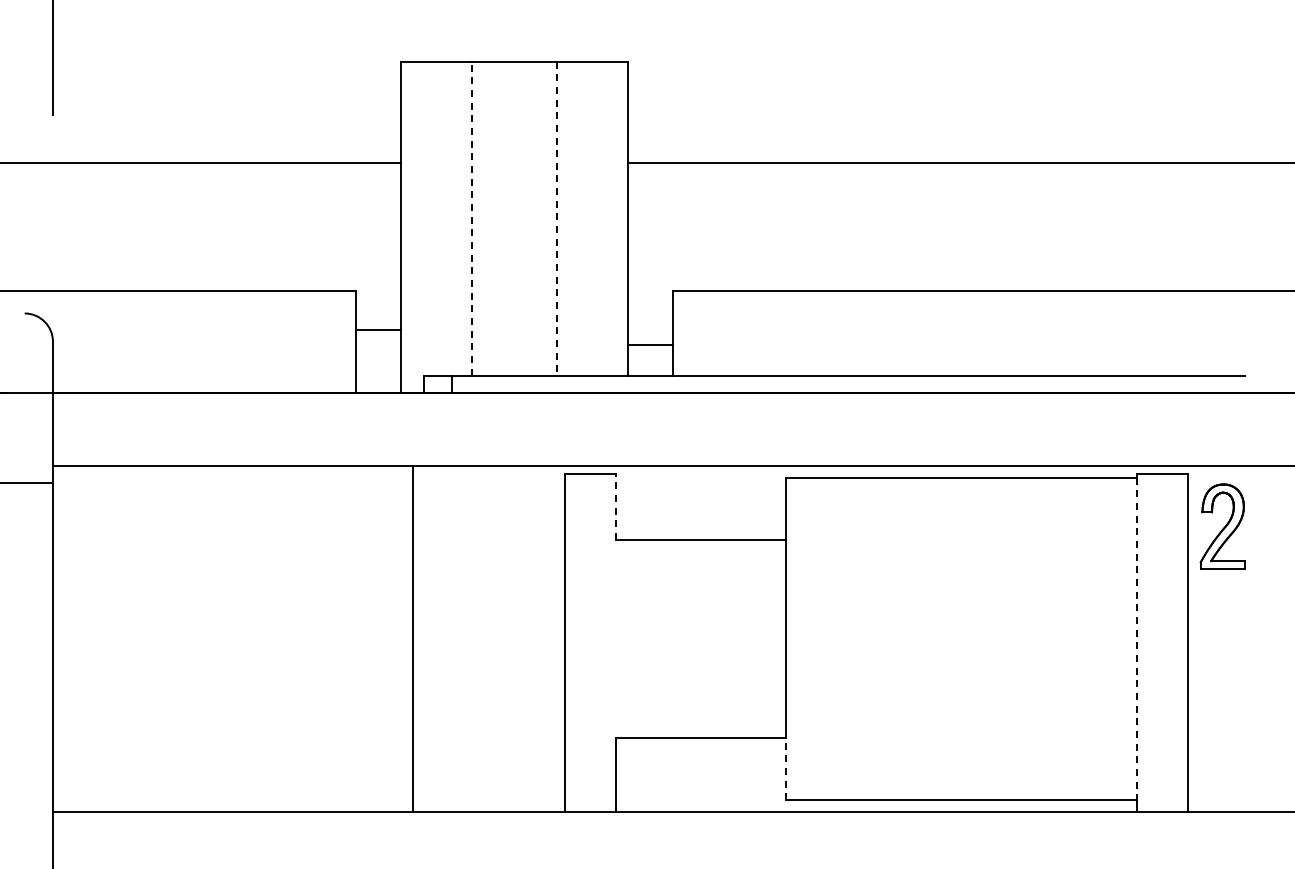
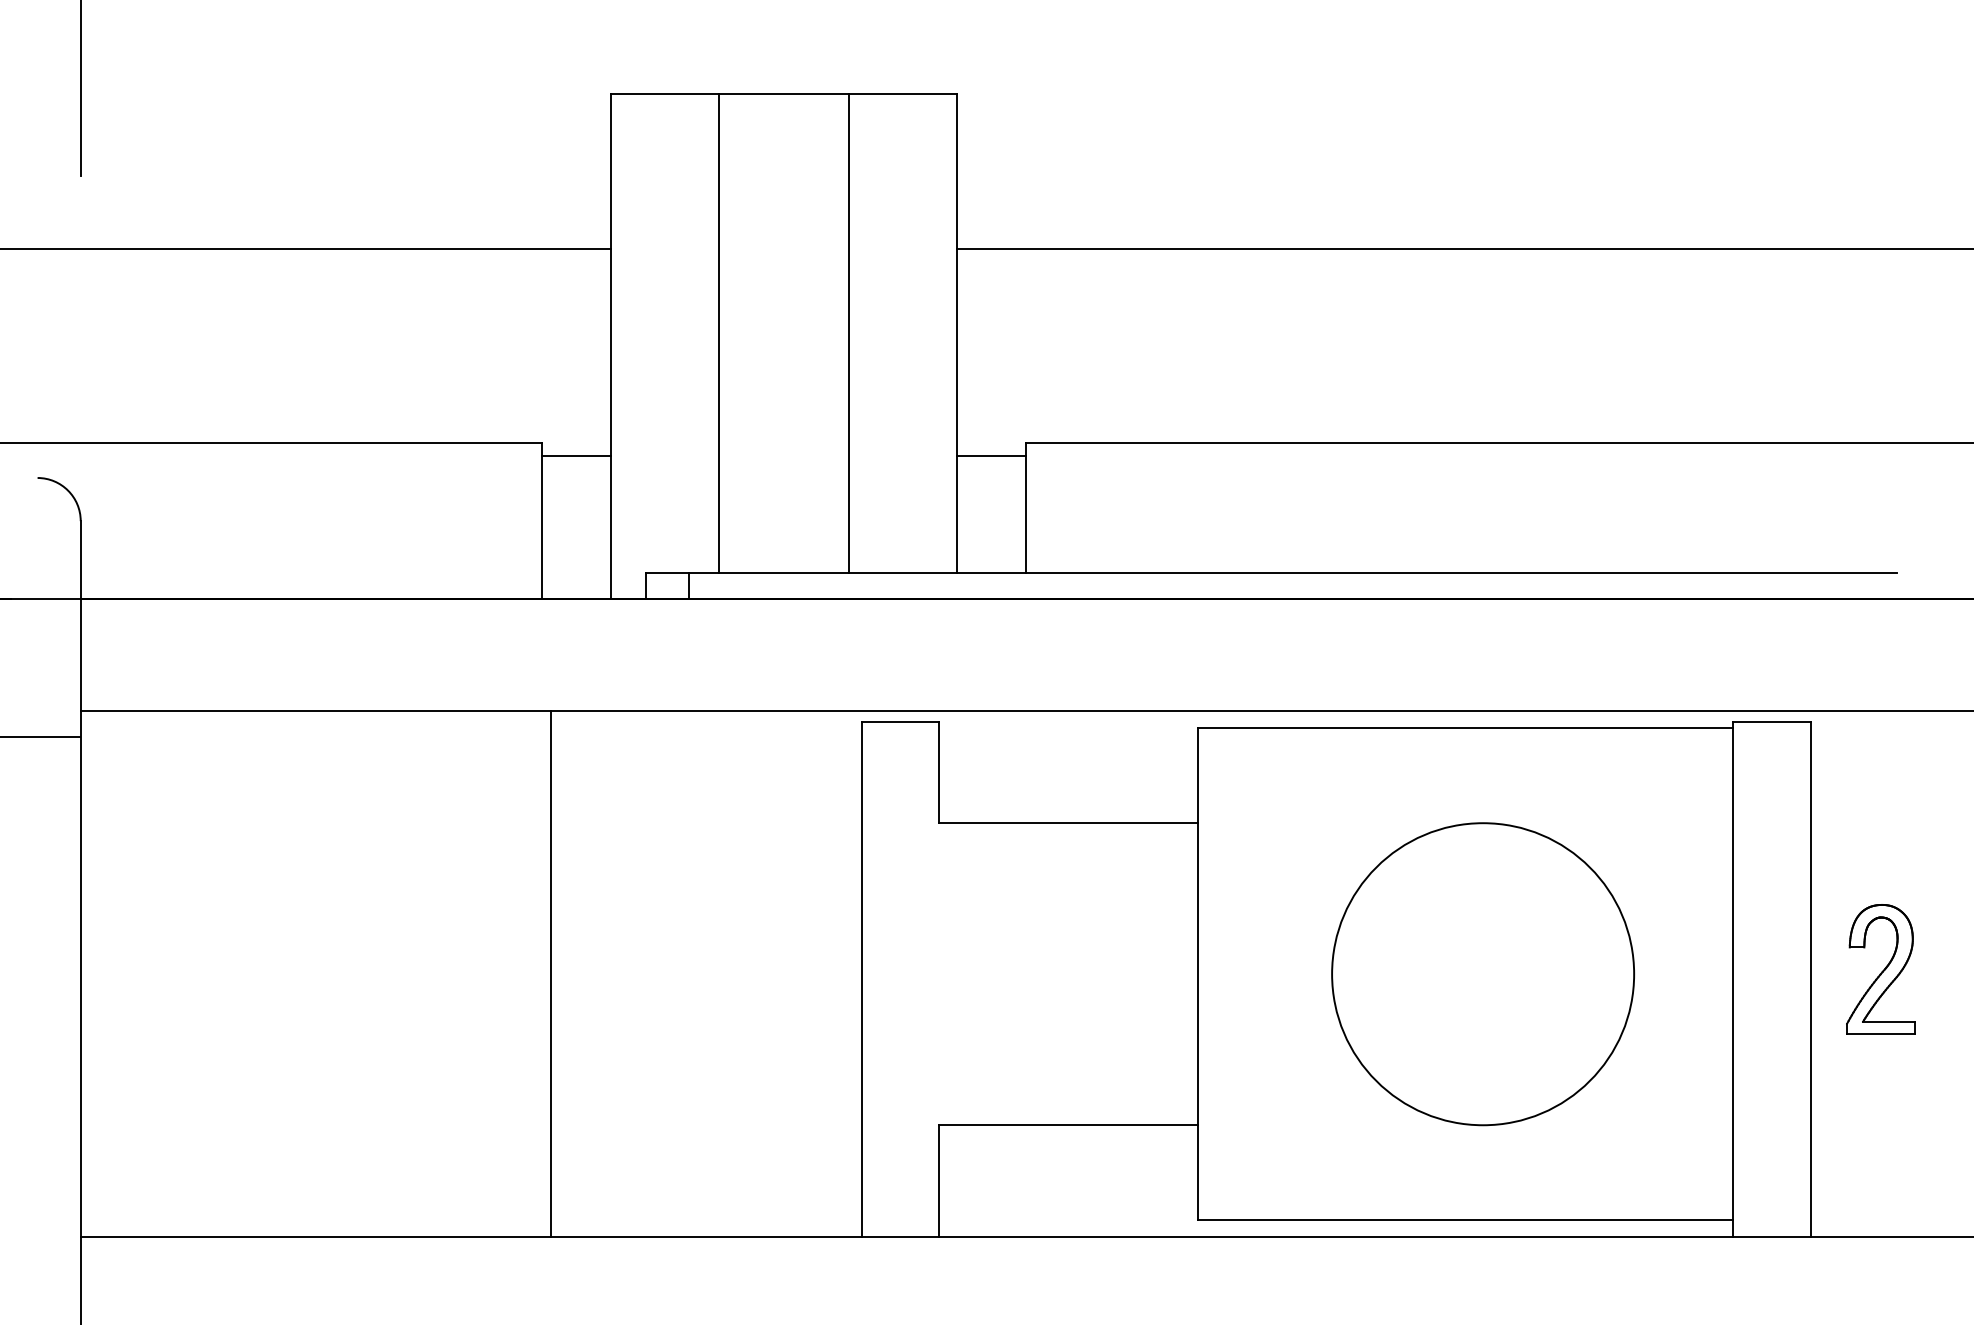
line: (471, 218) -> (718, 333), dashed -> solid
line: (556, 219) -> (848, 334), dashed -> solid
line: (378, 330) -> (576, 456), moved
line: (649, 345) -> (990, 456), moved
line: (616, 506) -> (939, 772), dashed -> solid
part: (1222, 526) -> (1880, 968), moved
line: (412, 638) -> (551, 973), moved
circle: (972, 638) -> (1482, 973), added
line: (1137, 639) -> (1733, 975), dashed -> solid
line: (786, 768) -> (1198, 1171), dashed -> solid

